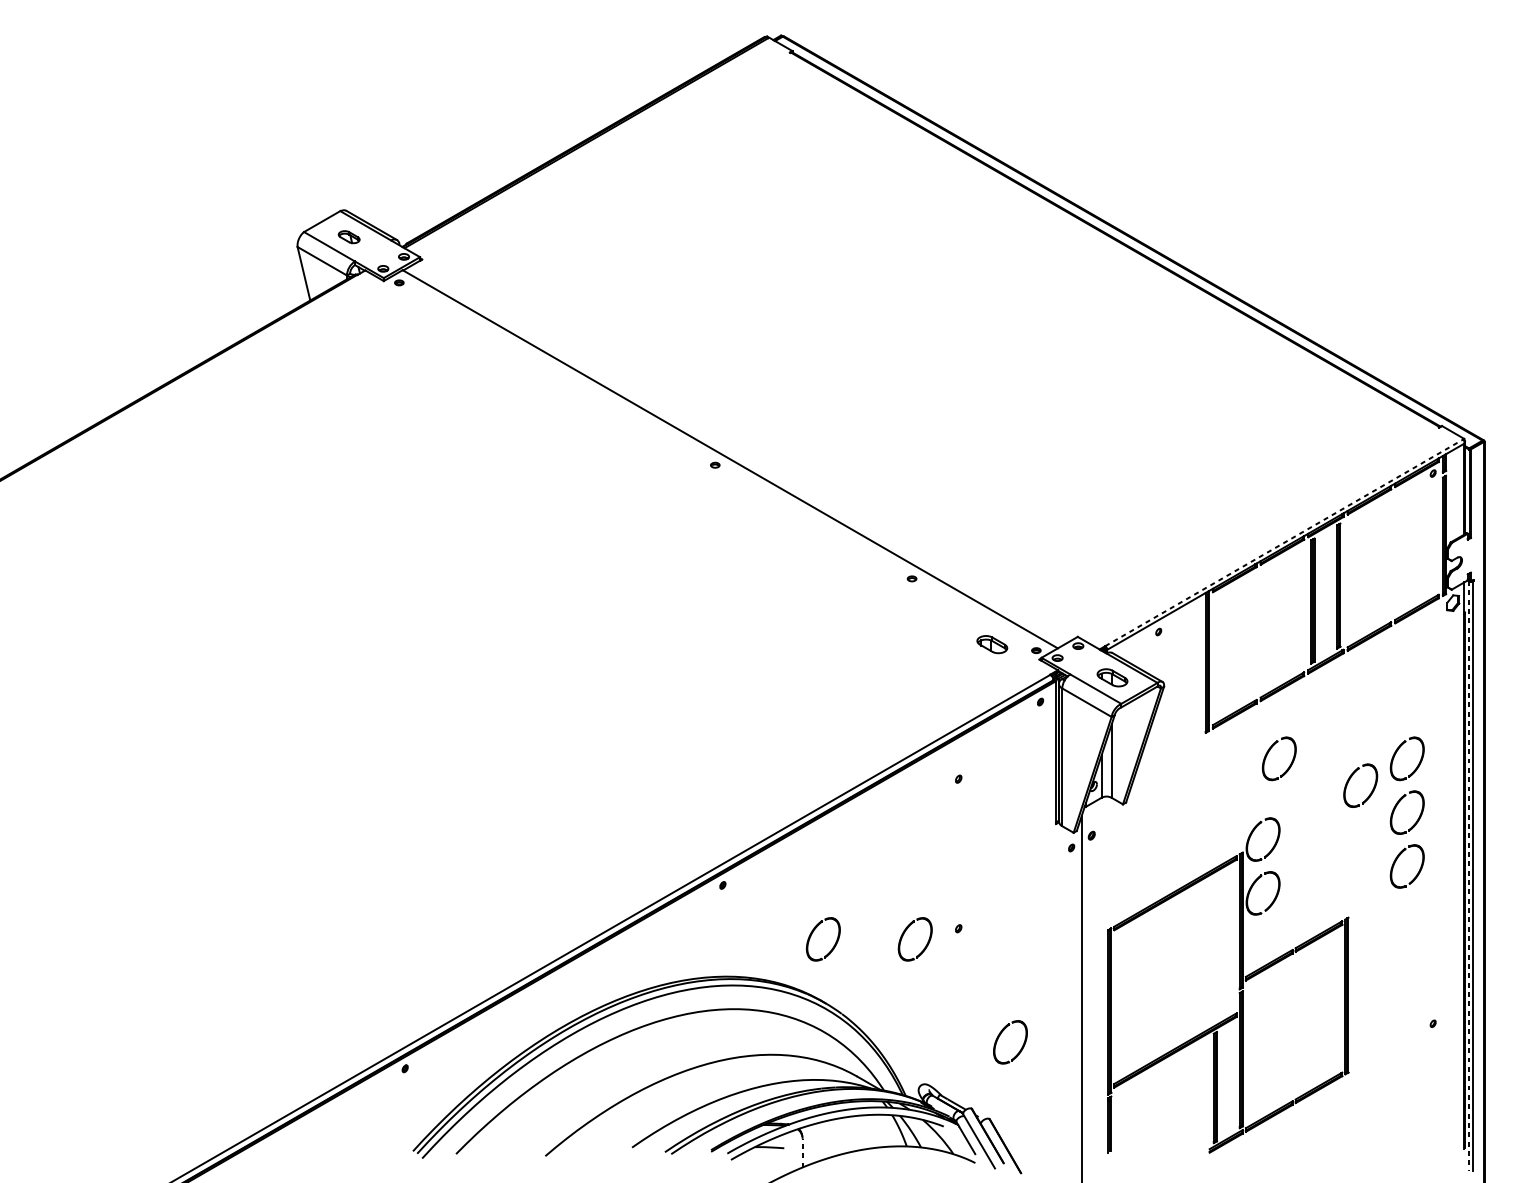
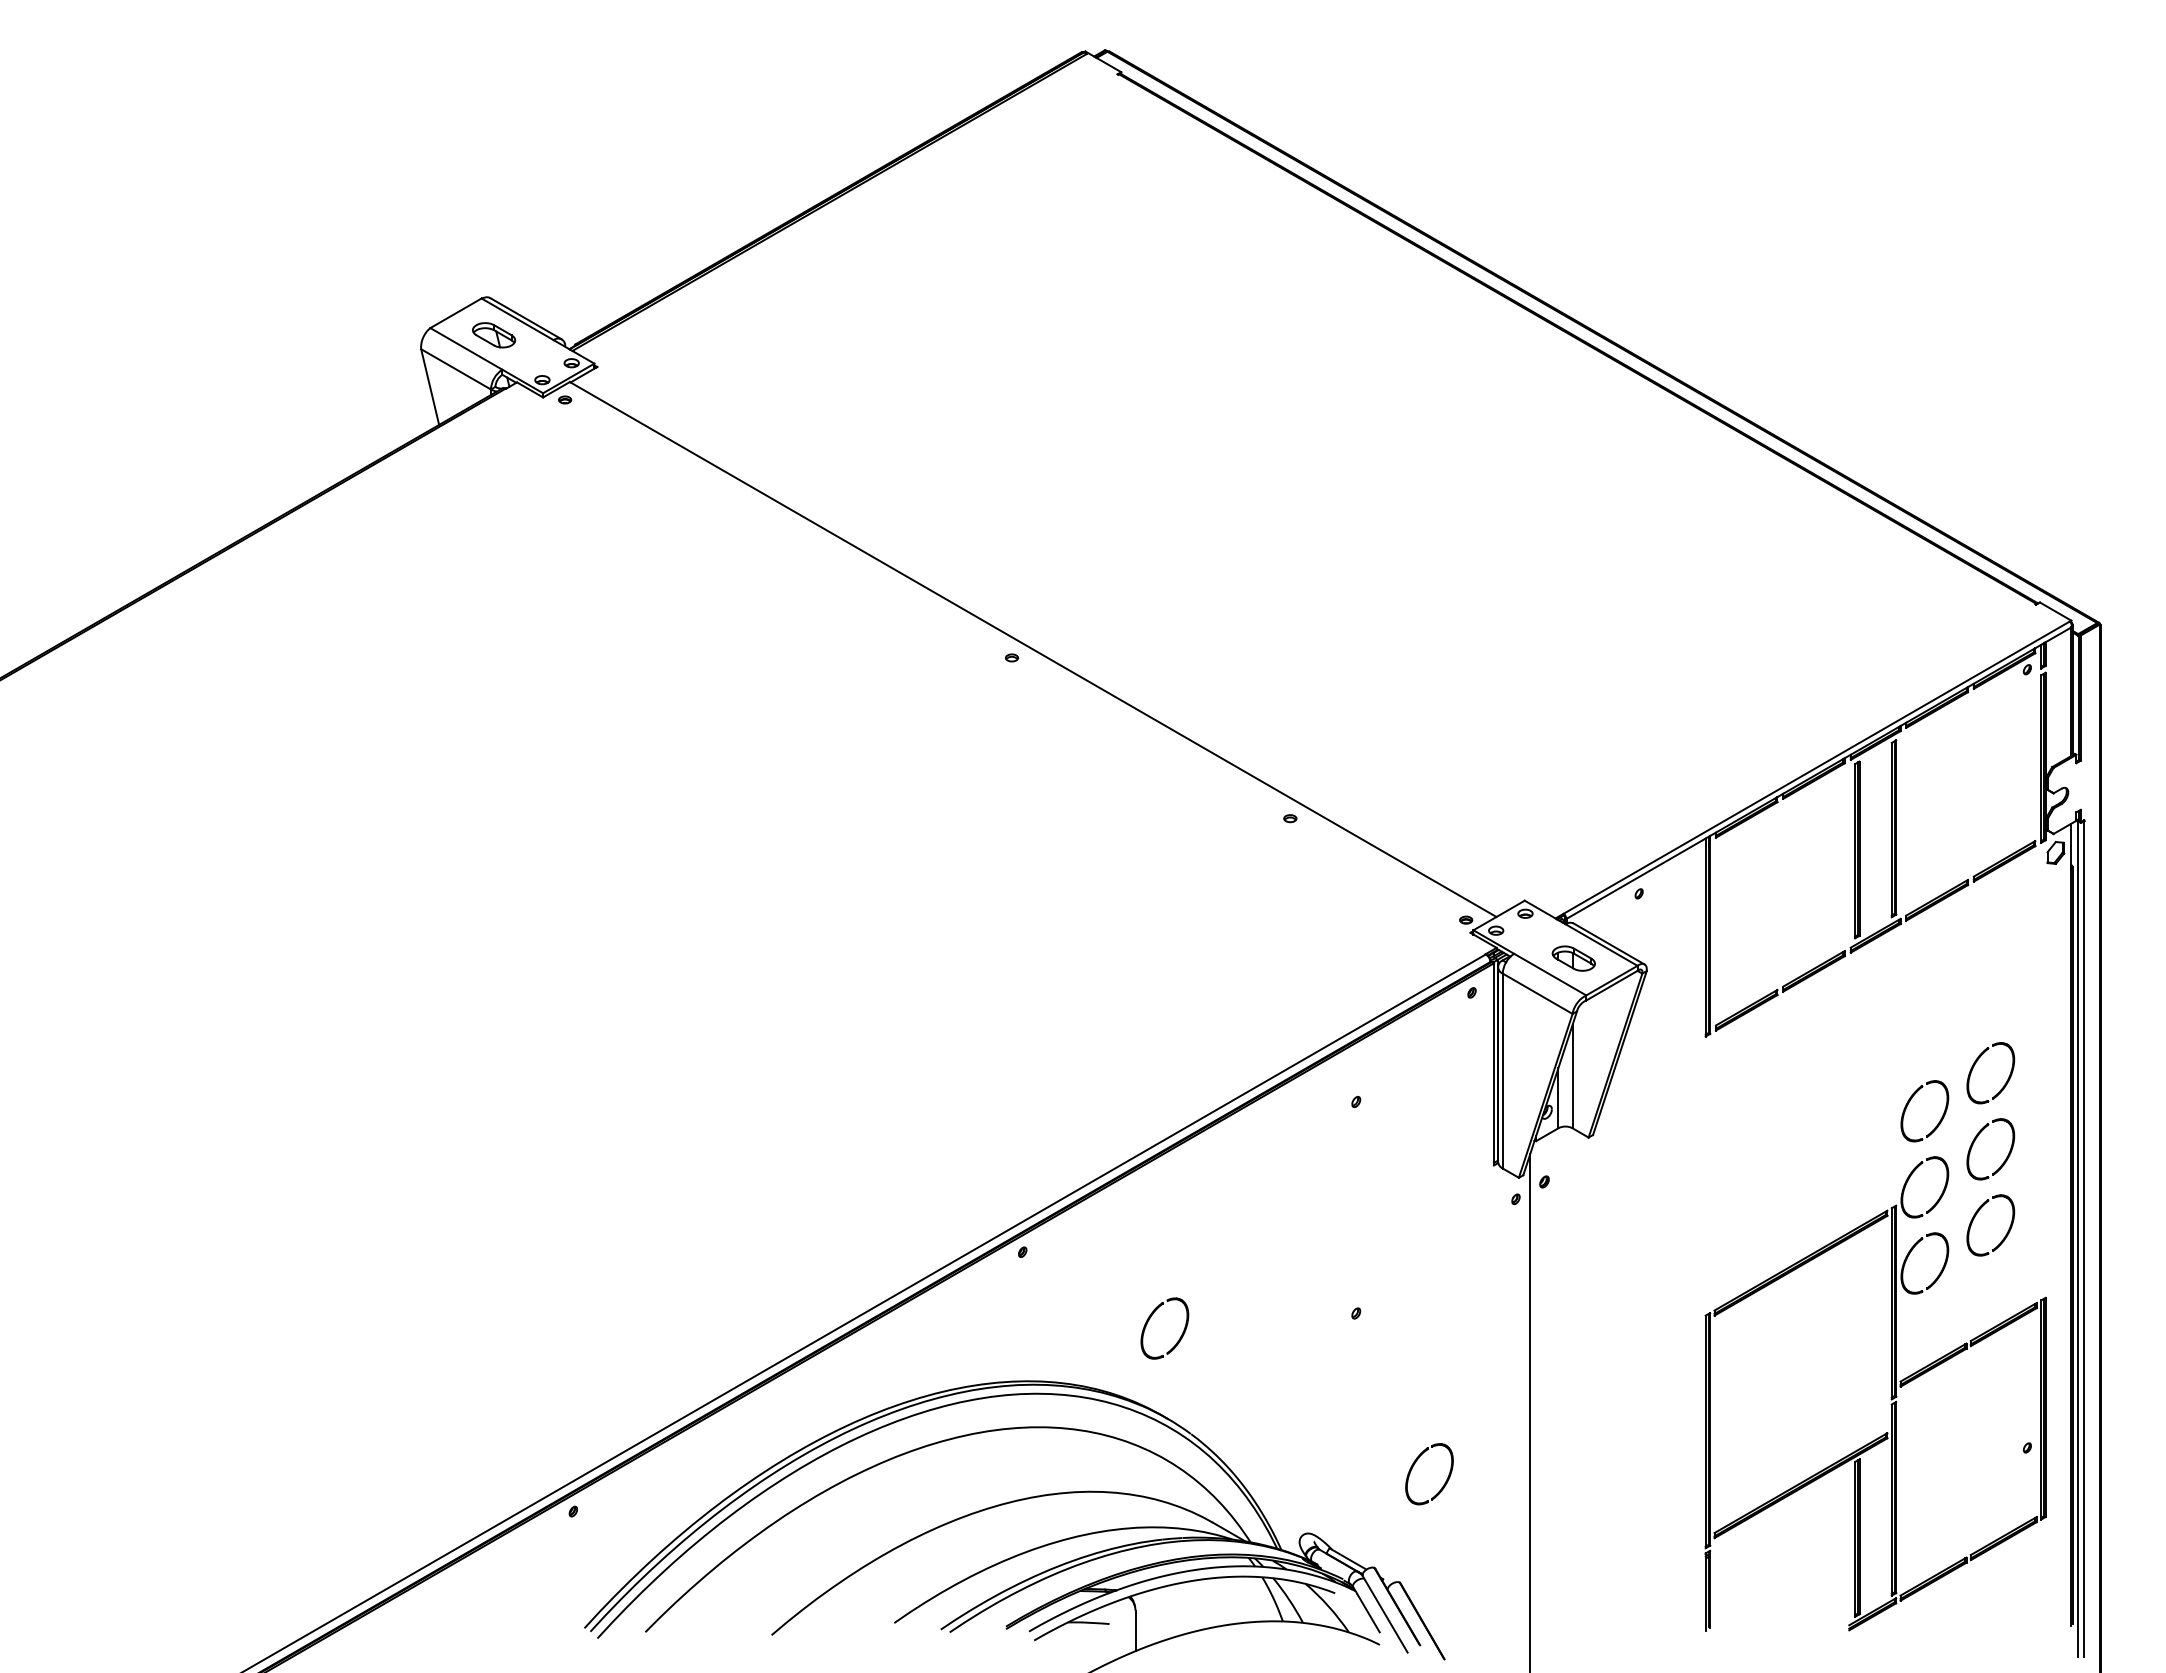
part: (349, 237) -> (494, 335), size x1.43
line: (1284, 542) -> (1817, 767), dashed -> solid
part: (992, 644) -> (1403, 911), removed
part: (1269, 751) -> (1795, 1063), removed
line: (1468, 876) -> (2077, 1239), dashed -> solid
part: (904, 933) -> (1279, 1320), removed
part: (1238, 988) -> (1890, 1397), moved
line: (802, 1152) -> (1135, 1630), dashed -> solid

